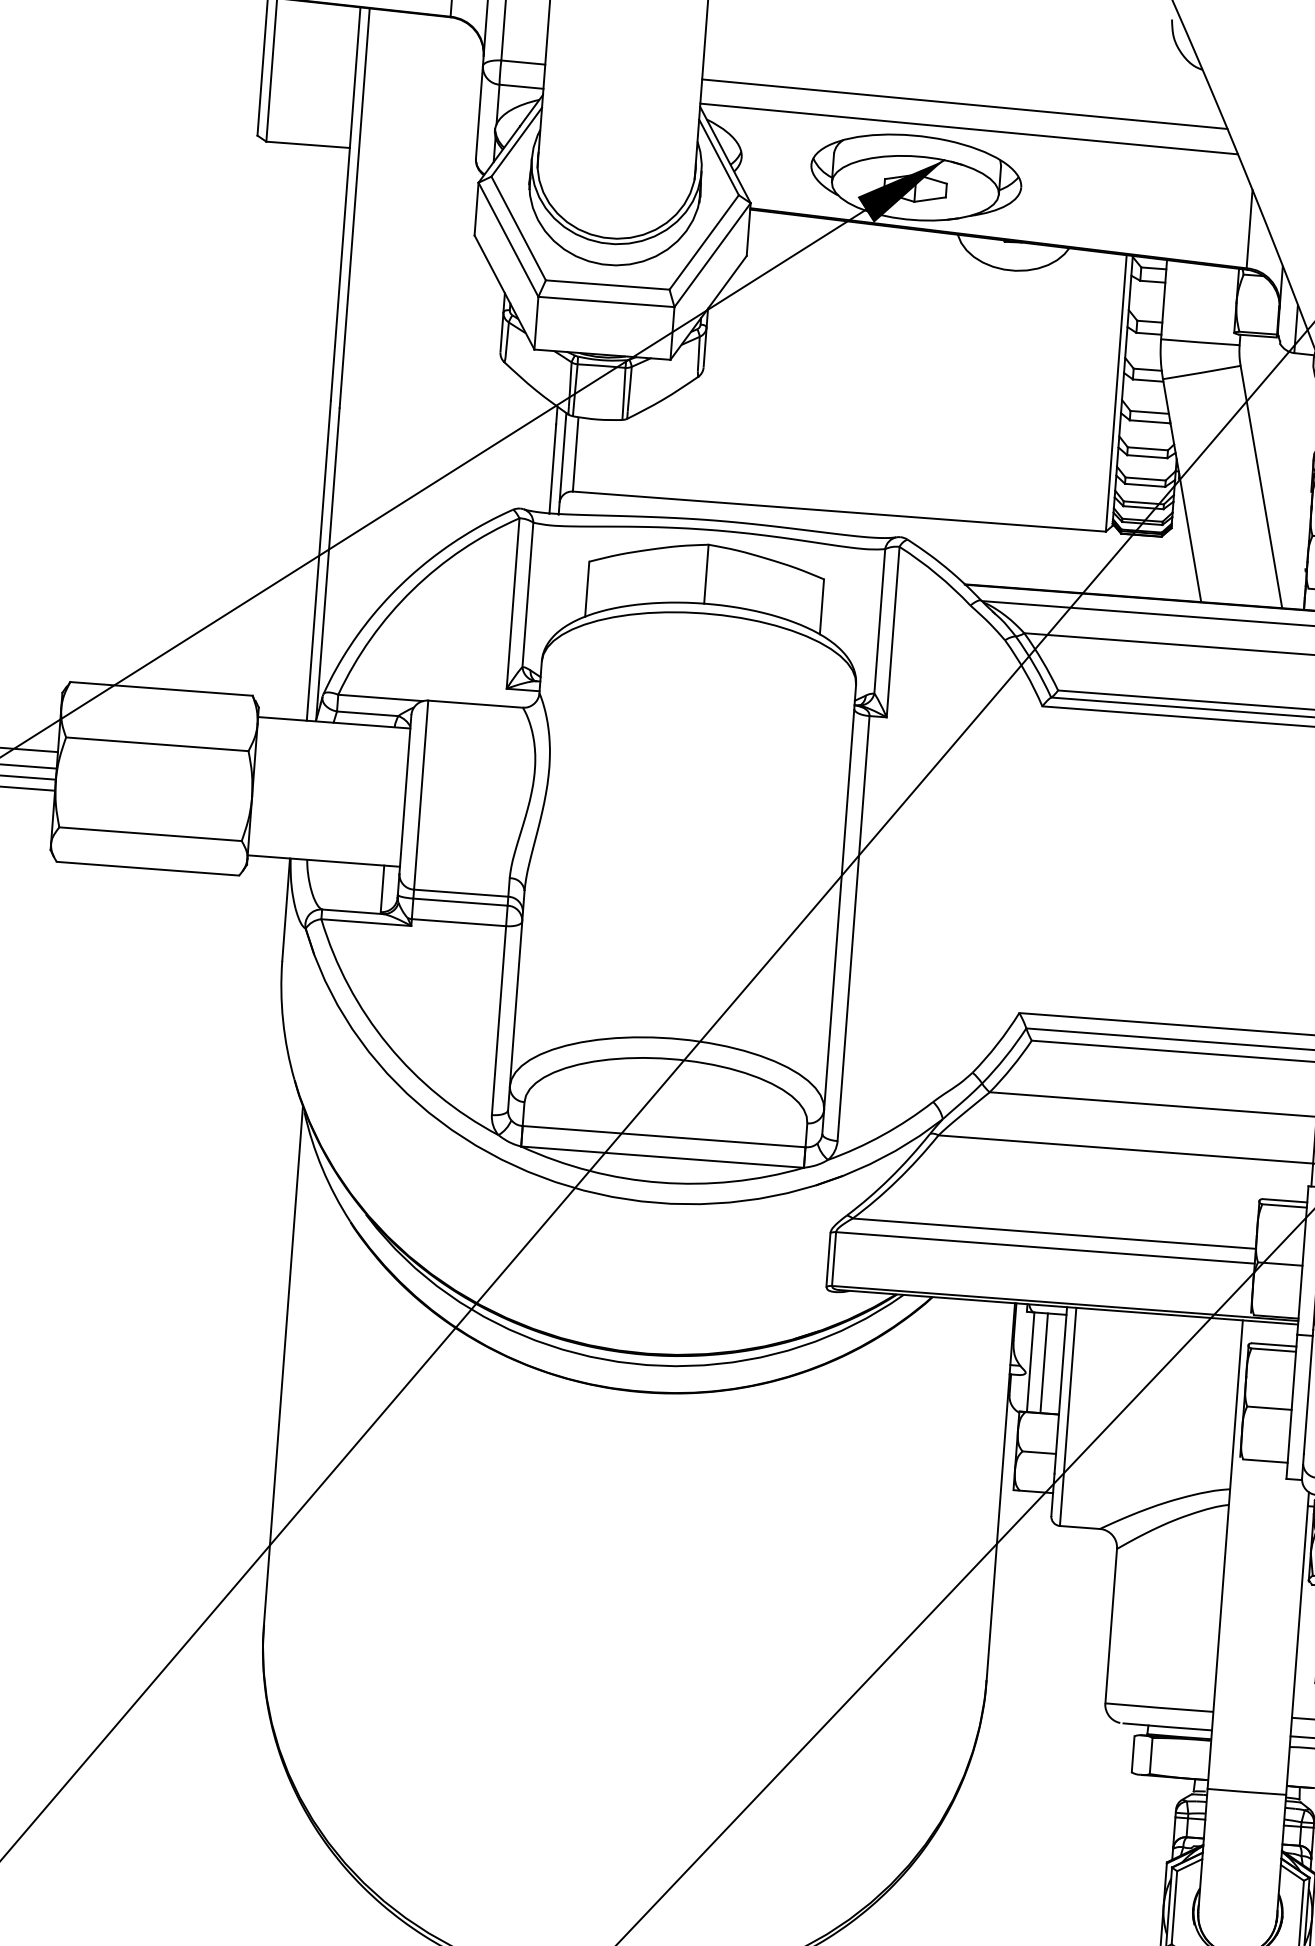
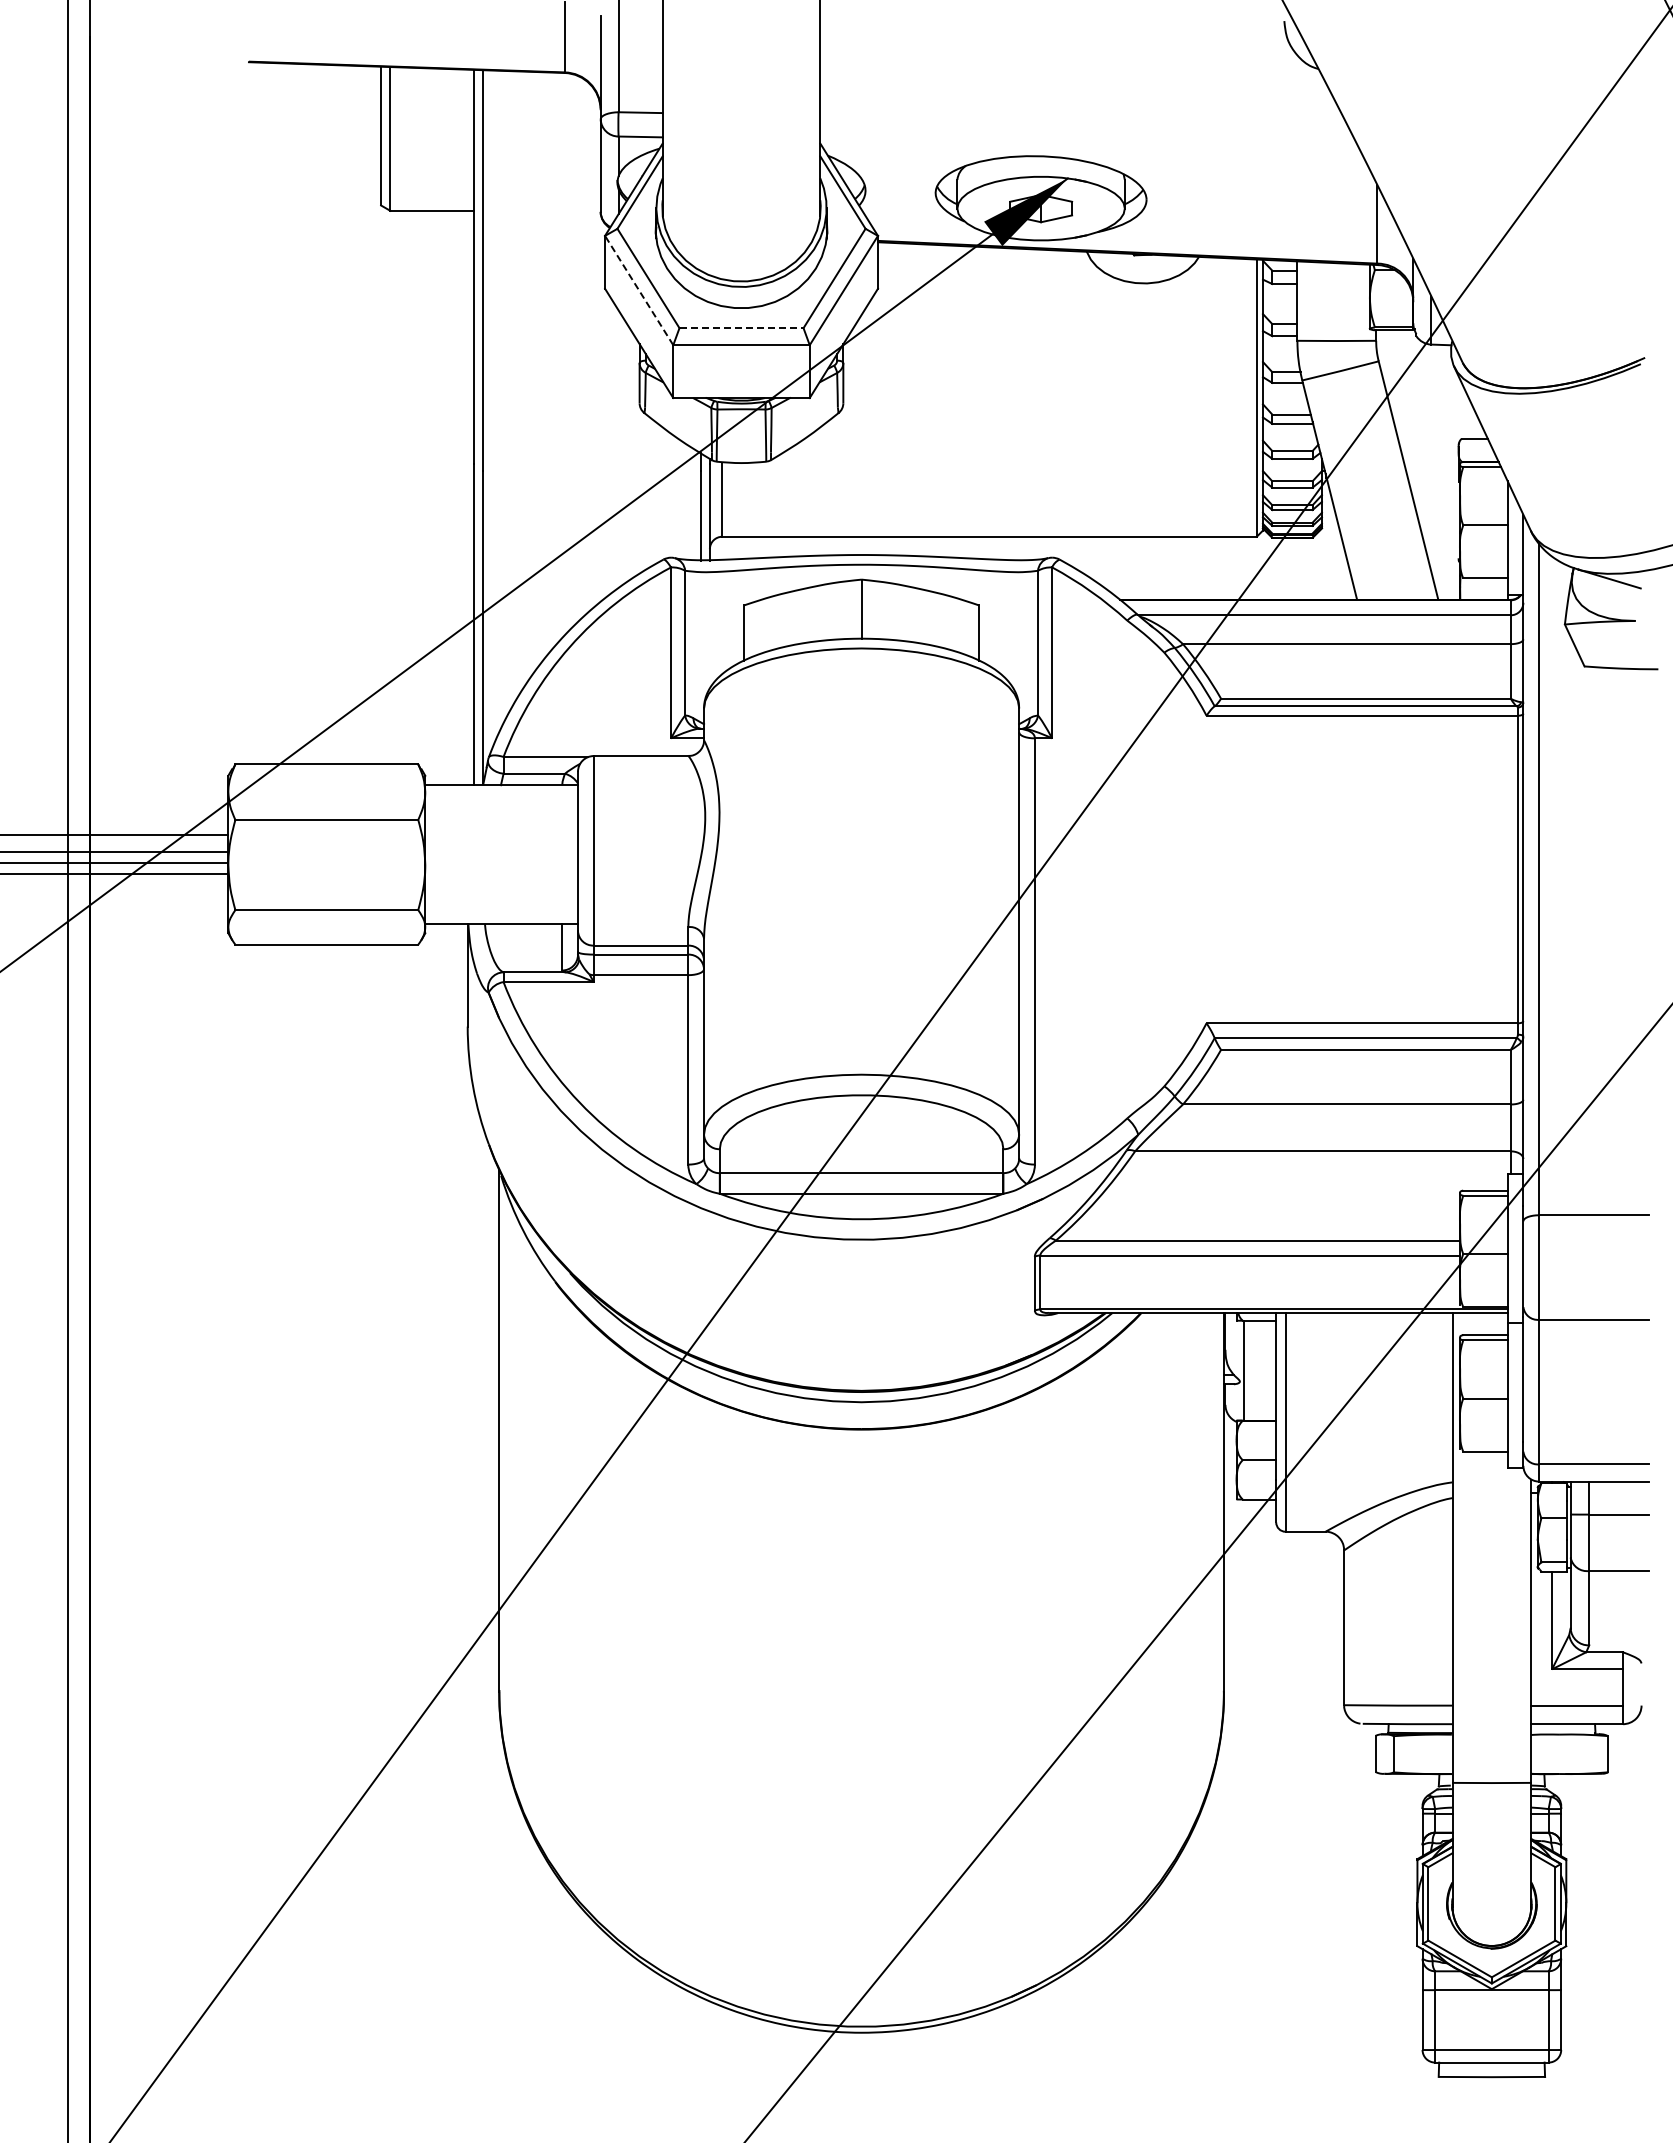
line: (964, 104) -> (1083, 121), removed
line: (969, 129) -> (1090, 145), removed
line: (507, 239) -> (638, 290), solid -> dashed
line: (608, 285) -> (742, 328), solid -> dashed
line: (1044, 1363) -> (1257, 1370), removed

